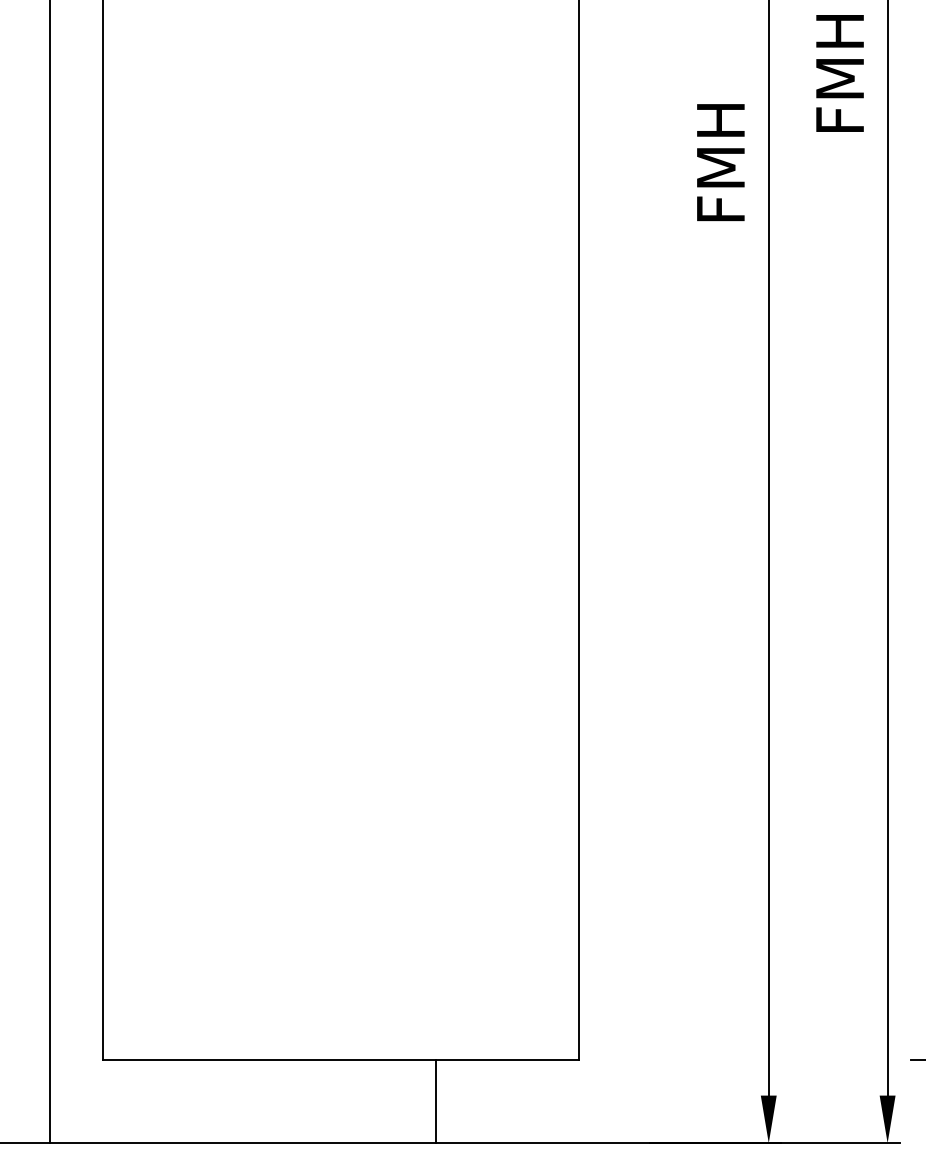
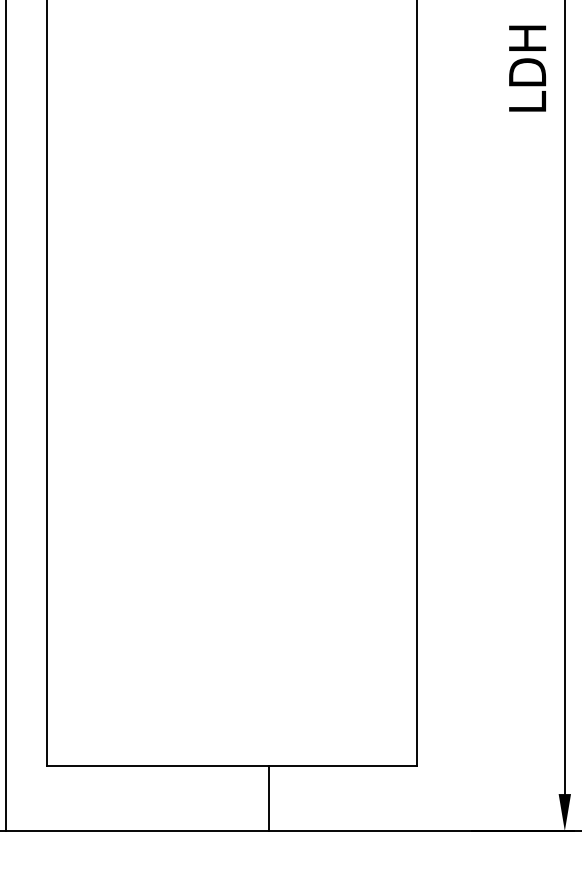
text: (720, 162) -> (527, 68), FMH -> LDH
line: (436, 1101) -> (269, 798), moved

